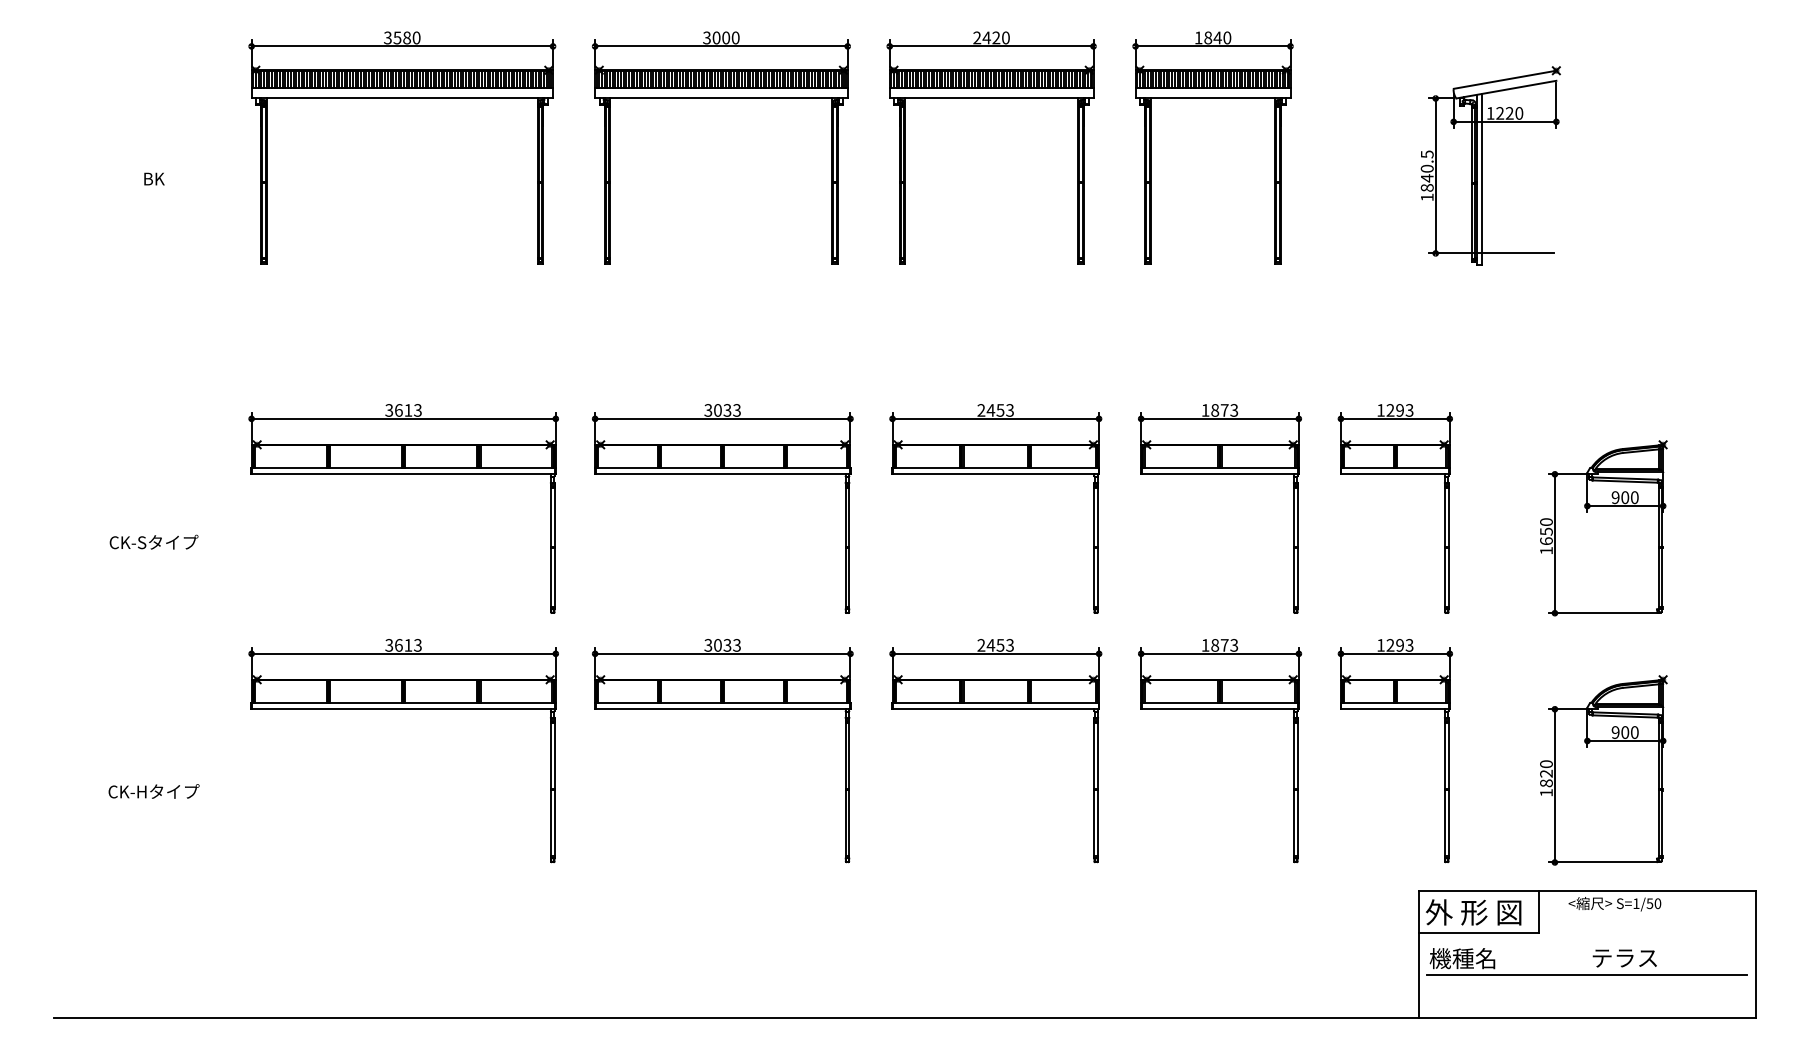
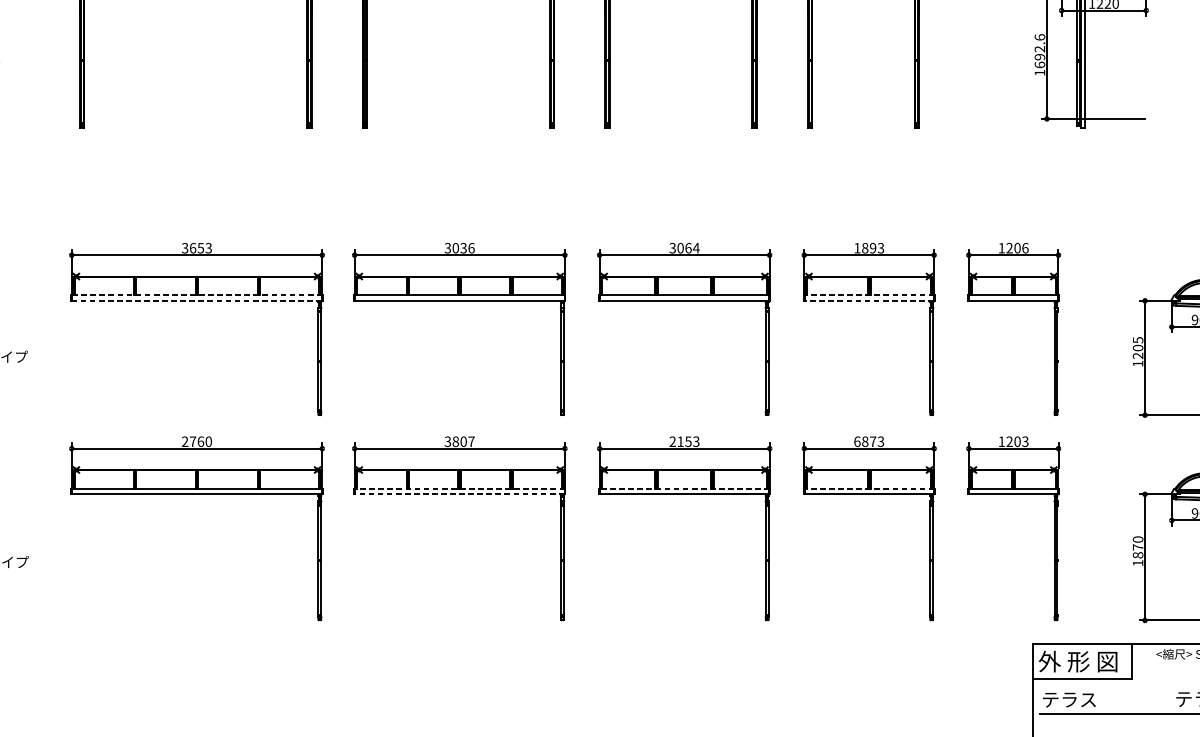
text: (1426, 170) -> (1039, 50), 1840.5 -> 1692.6
text: (408, 410) -> (200, 248), 3613 -> 3653
text: (737, 410) -> (471, 248), 3033 -> 3036
text: (995, 410) -> (684, 248), 2453 -> 3064
text: (1224, 410) -> (872, 248), 1873 -> 1893
text: (1404, 410) -> (1021, 248), 1293 -> 1206
line: (403, 467) -> (196, 295), solid -> dashed
line: (1219, 467) -> (868, 295), solid -> dashed
line: (403, 474) -> (196, 300), solid -> dashed
line: (1219, 474) -> (868, 300), solid -> dashed
text: (1546, 531) -> (1138, 347), 1650 -> 1205
text: (403, 645) -> (196, 441), 3613 -> 2760
text: (727, 645) -> (463, 441), 3033 -> 3807
text: (990, 645) -> (680, 441), 2453 -> 2153
text: (1205, 645) -> (857, 441), 1873 -> 6873
text: (1399, 645) -> (1017, 441), 1293 -> 1203
line: (722, 702) -> (459, 488), solid -> dashed
line: (995, 702) -> (684, 488), solid -> dashed
line: (1219, 702) -> (868, 488), solid -> dashed
line: (722, 708) -> (459, 493), solid -> dashed
text: (1546, 773) -> (1138, 547), 1820 -> 1870
text: (1462, 958) -> (1068, 699), 機種名 -> テラス

